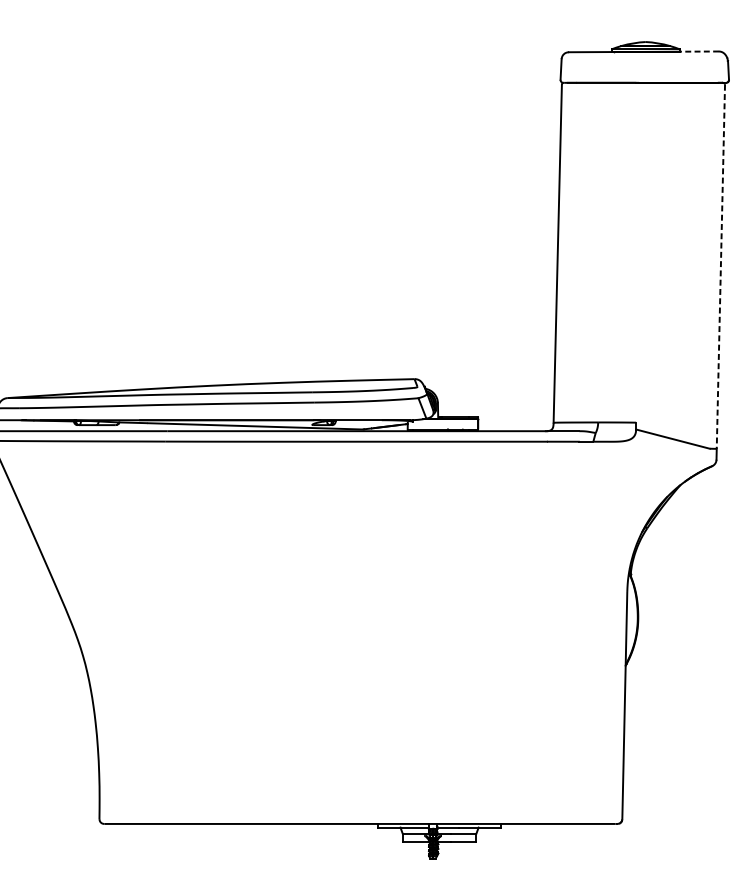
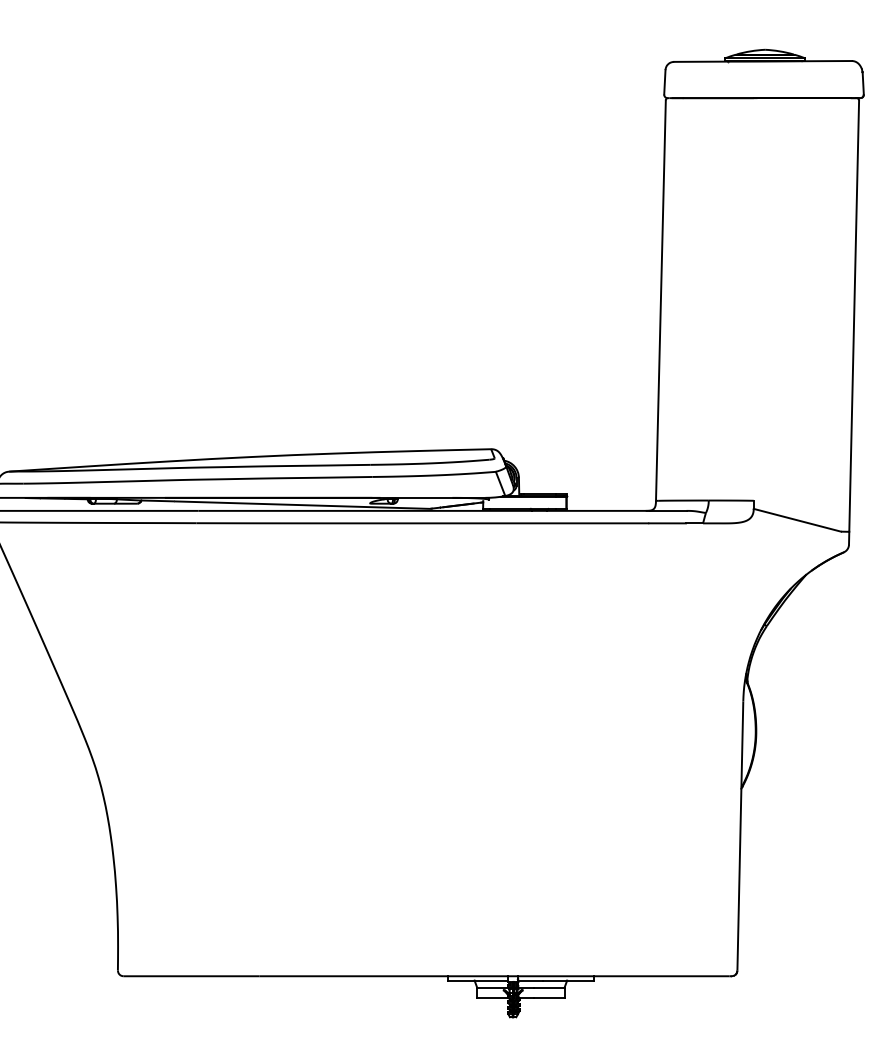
line: (698, 51) -> (827, 61), dashed -> solid
line: (721, 267) -> (854, 316), dashed -> solid

